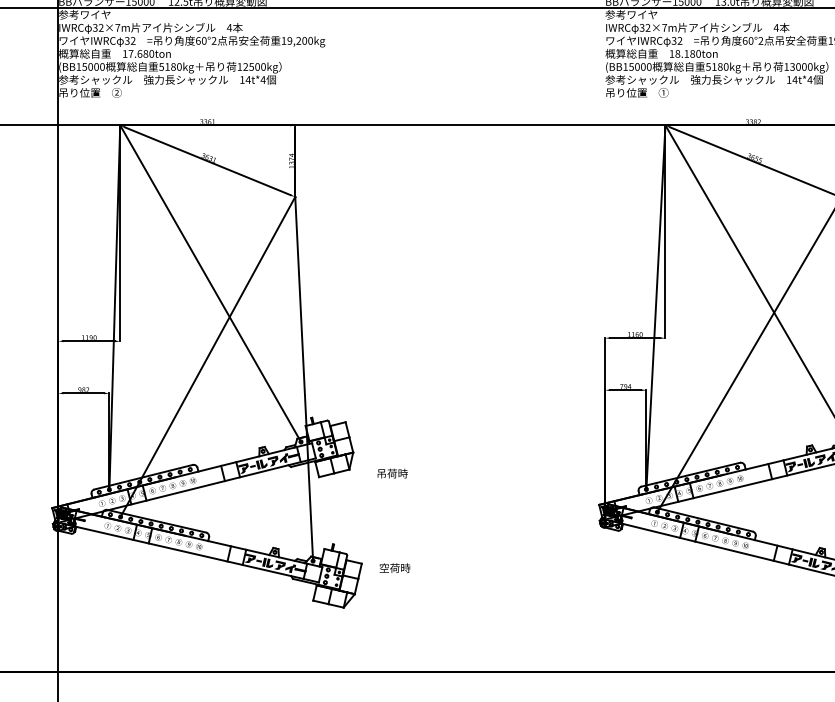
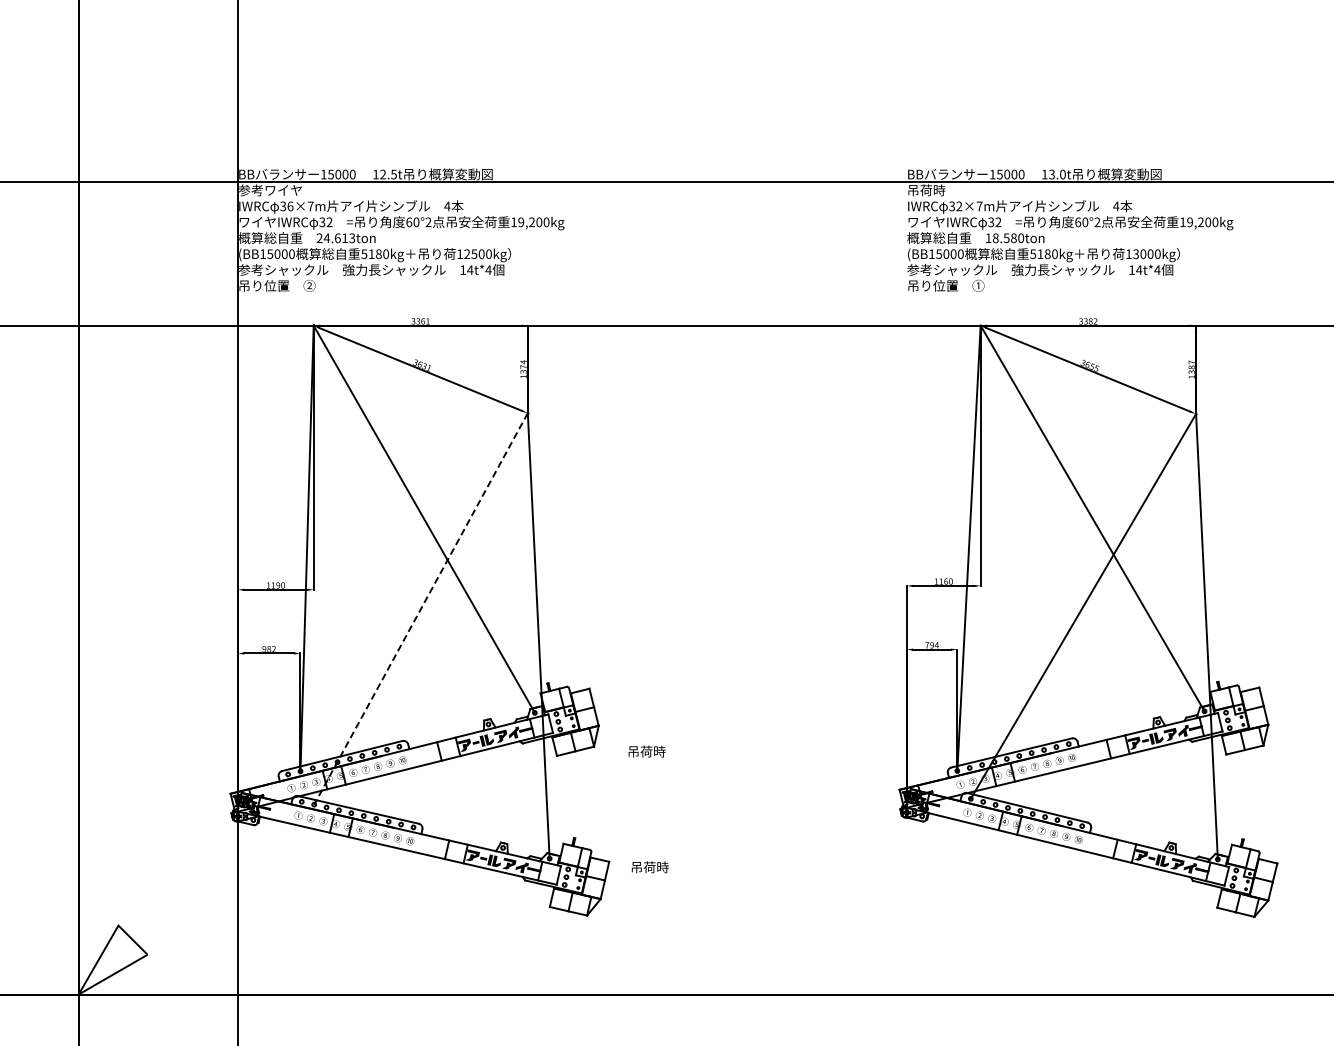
text: (630, 14) -> (938, 190), 参考ワイヤ -> 吊荷時
text: (101, 27) -> (290, 206), 32×7m -> 36×7m
text: (138, 54) -> (335, 238), 17.680ton -> 24.613ton
text: (686, 54) -> (1006, 238), 18.180ton -> 18.580ton
line: (208, 356) -> (421, 608), solid -> dashed
text: (384, 568) -> (636, 867), 空荷時 -> 吊荷時

